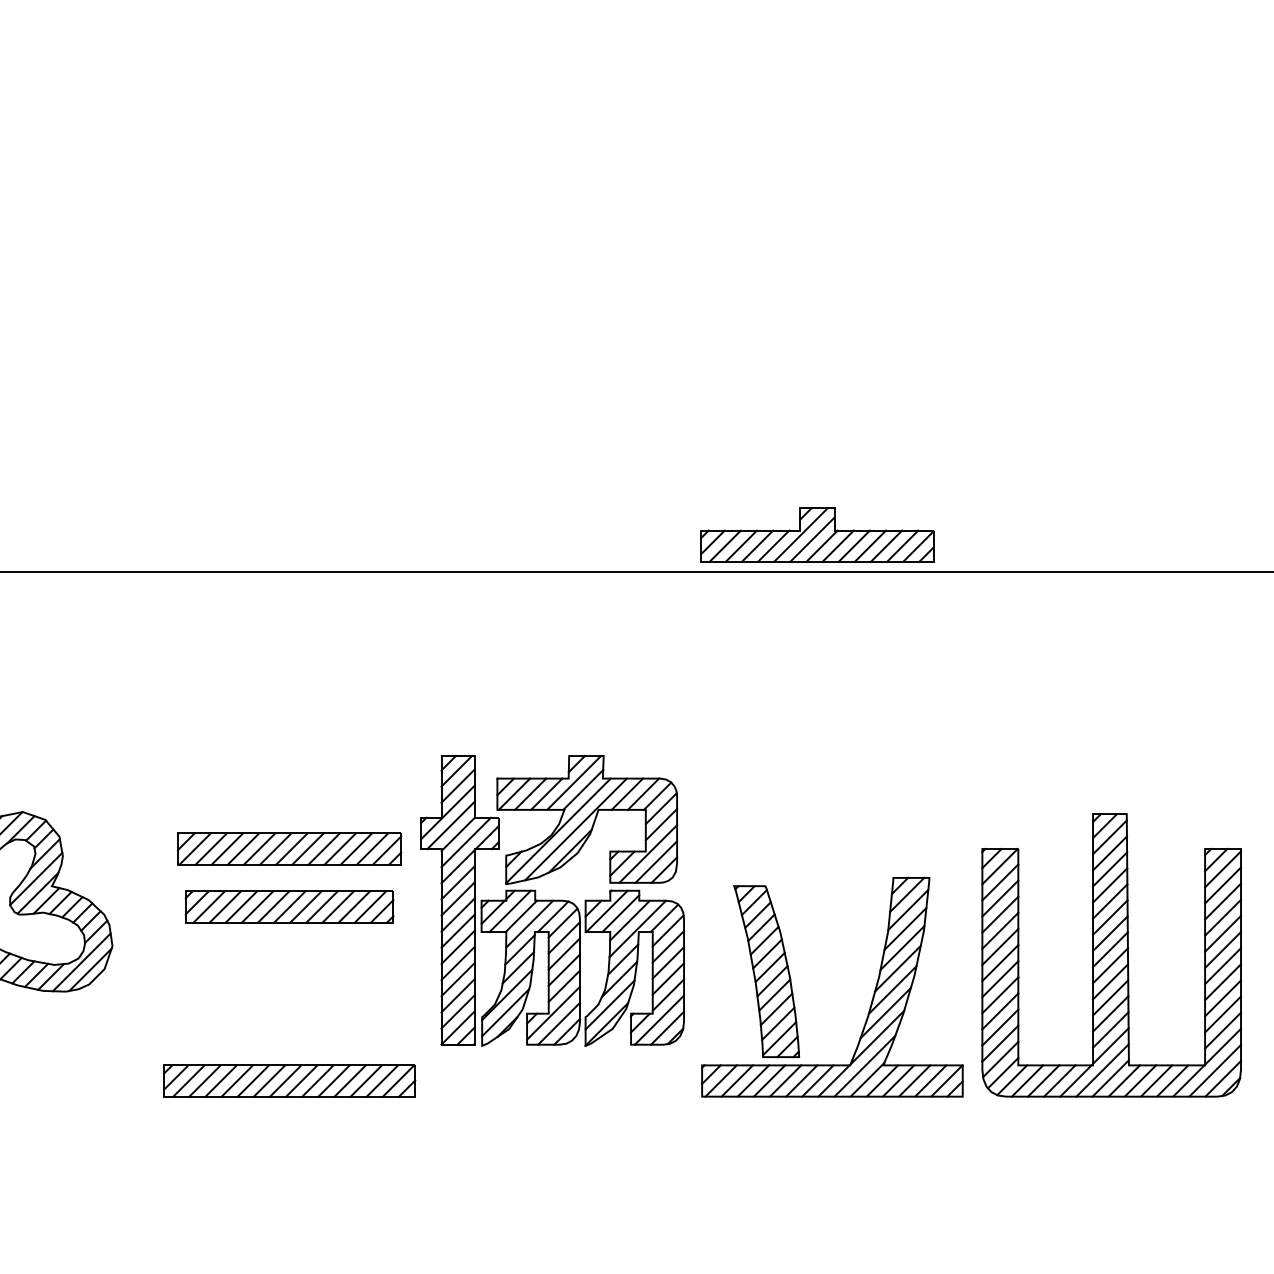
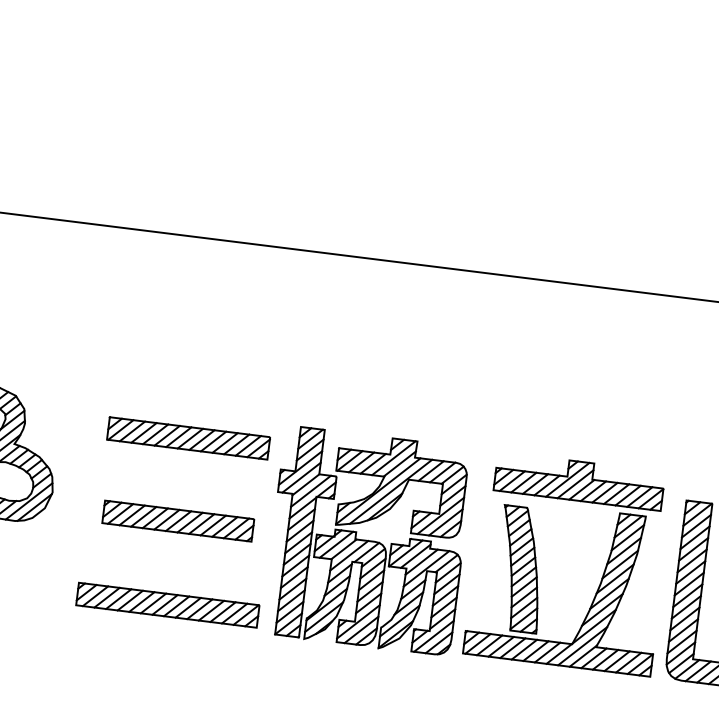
part: (817, 534) -> (579, 481), moved
part: (552, 901) -> (367, 541), moved
part: (289, 906) -> (178, 520), moved

